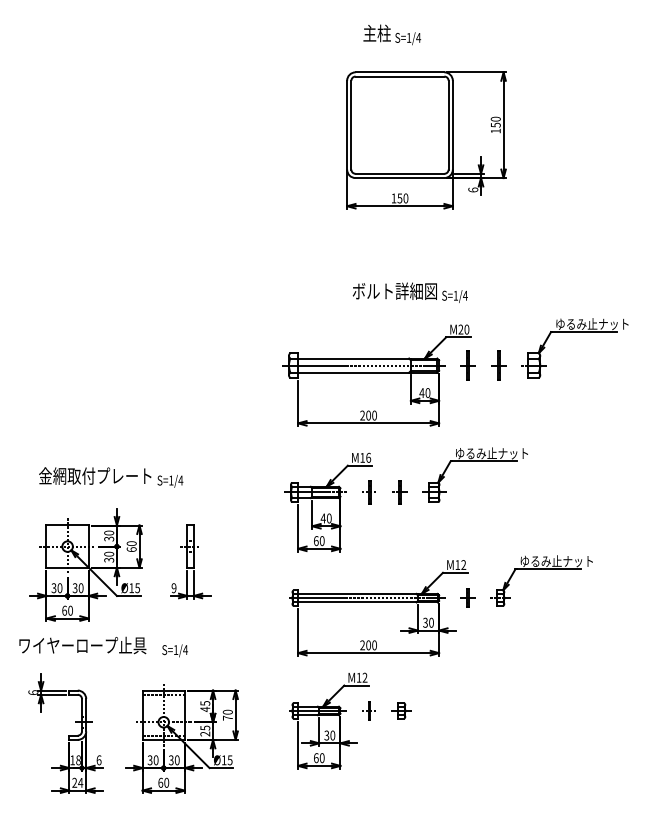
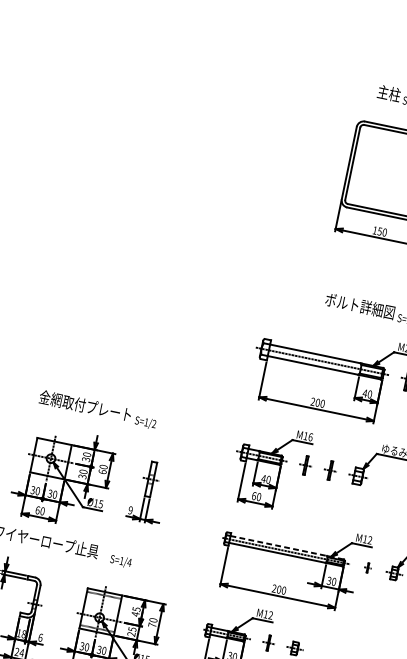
text: (180, 480) -> (153, 423), S=1/4 -> S=1/2
line: (367, 593) -> (286, 547), solid -> dashed
part: (467, 597) -> (367, 567), size x0.6

